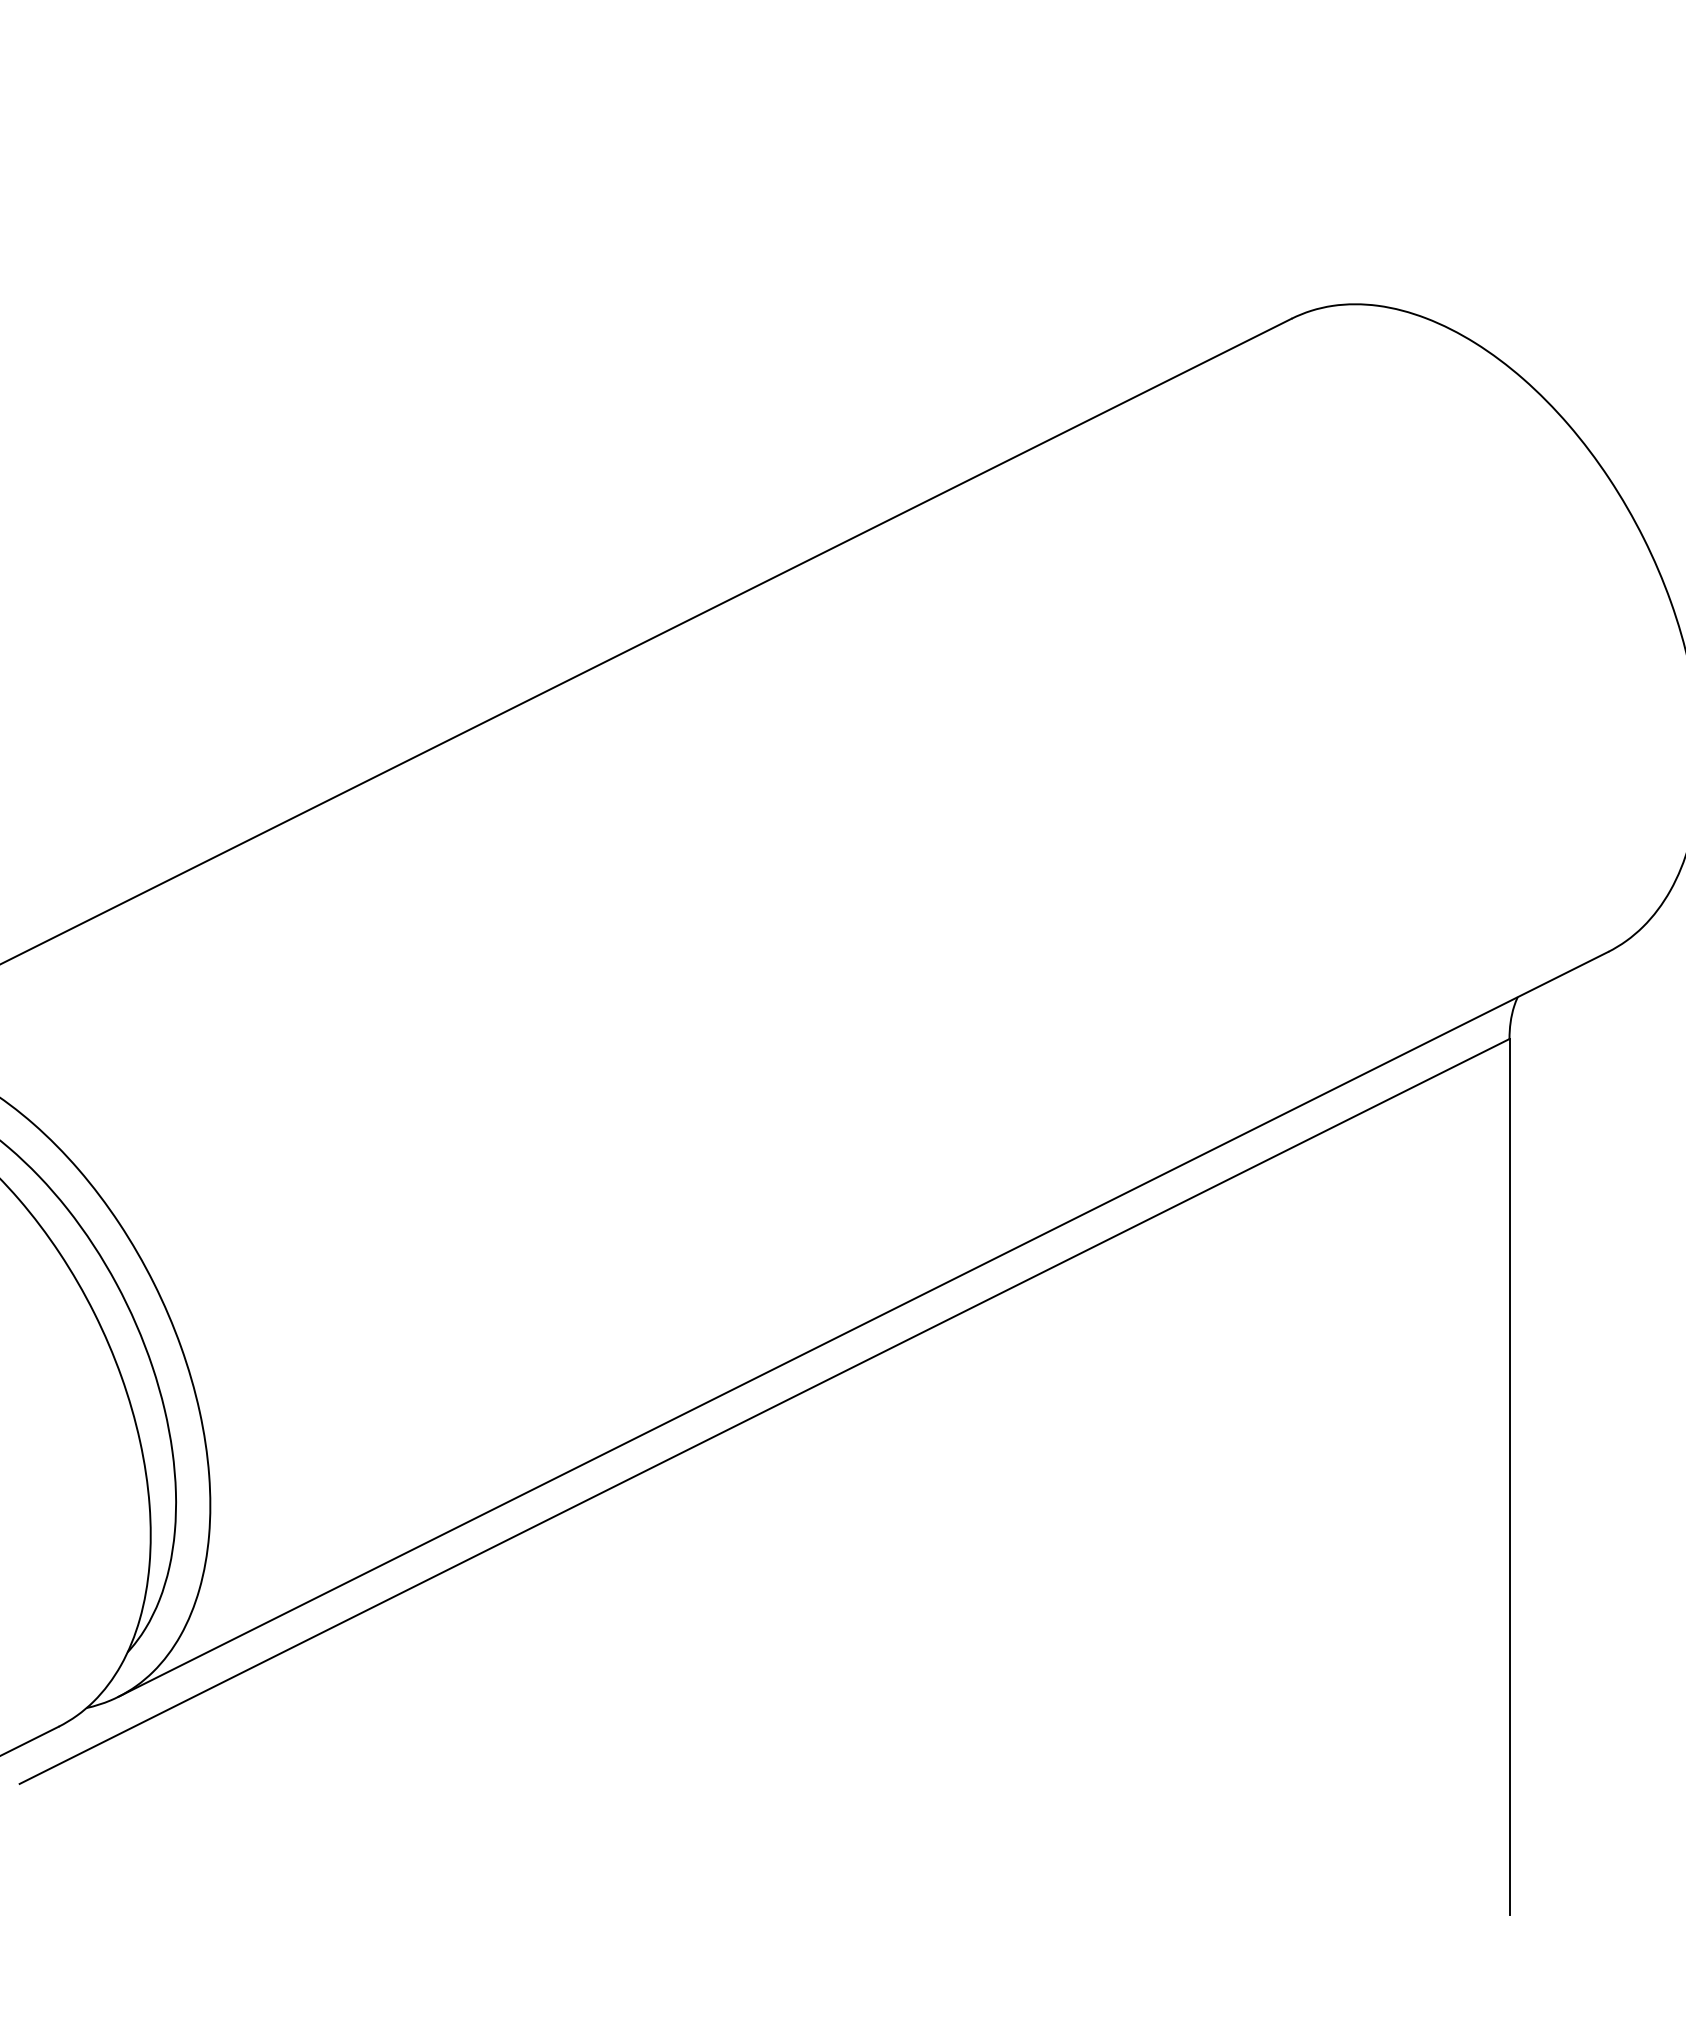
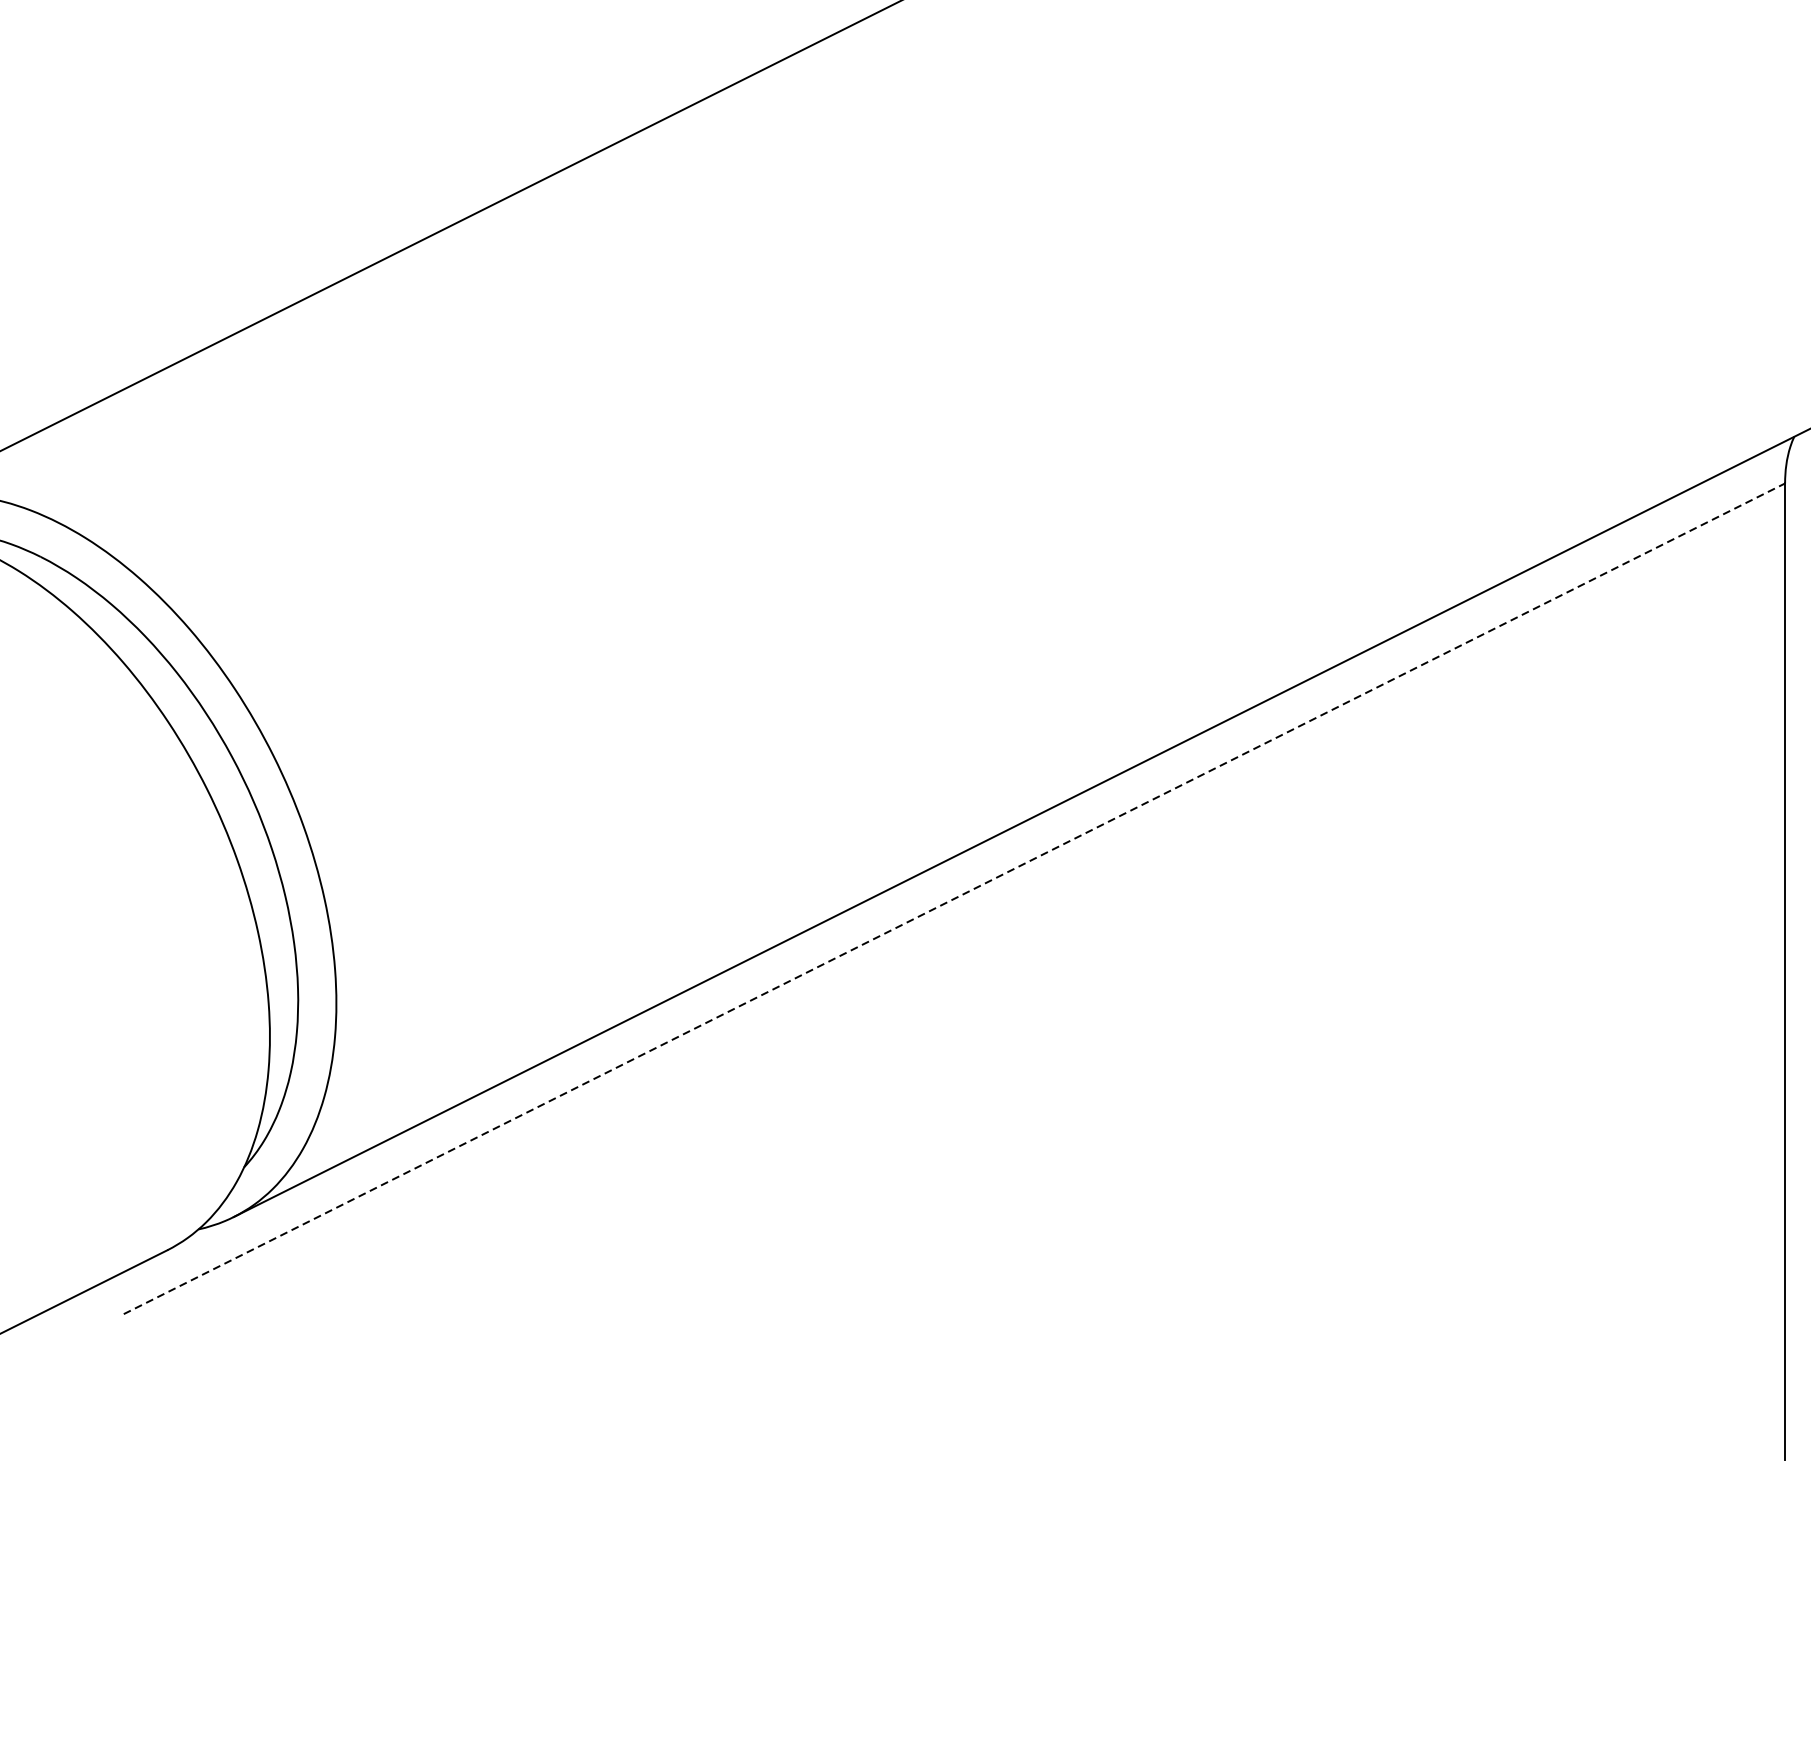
line: (764, 1411) -> (954, 898), solid -> dashed

